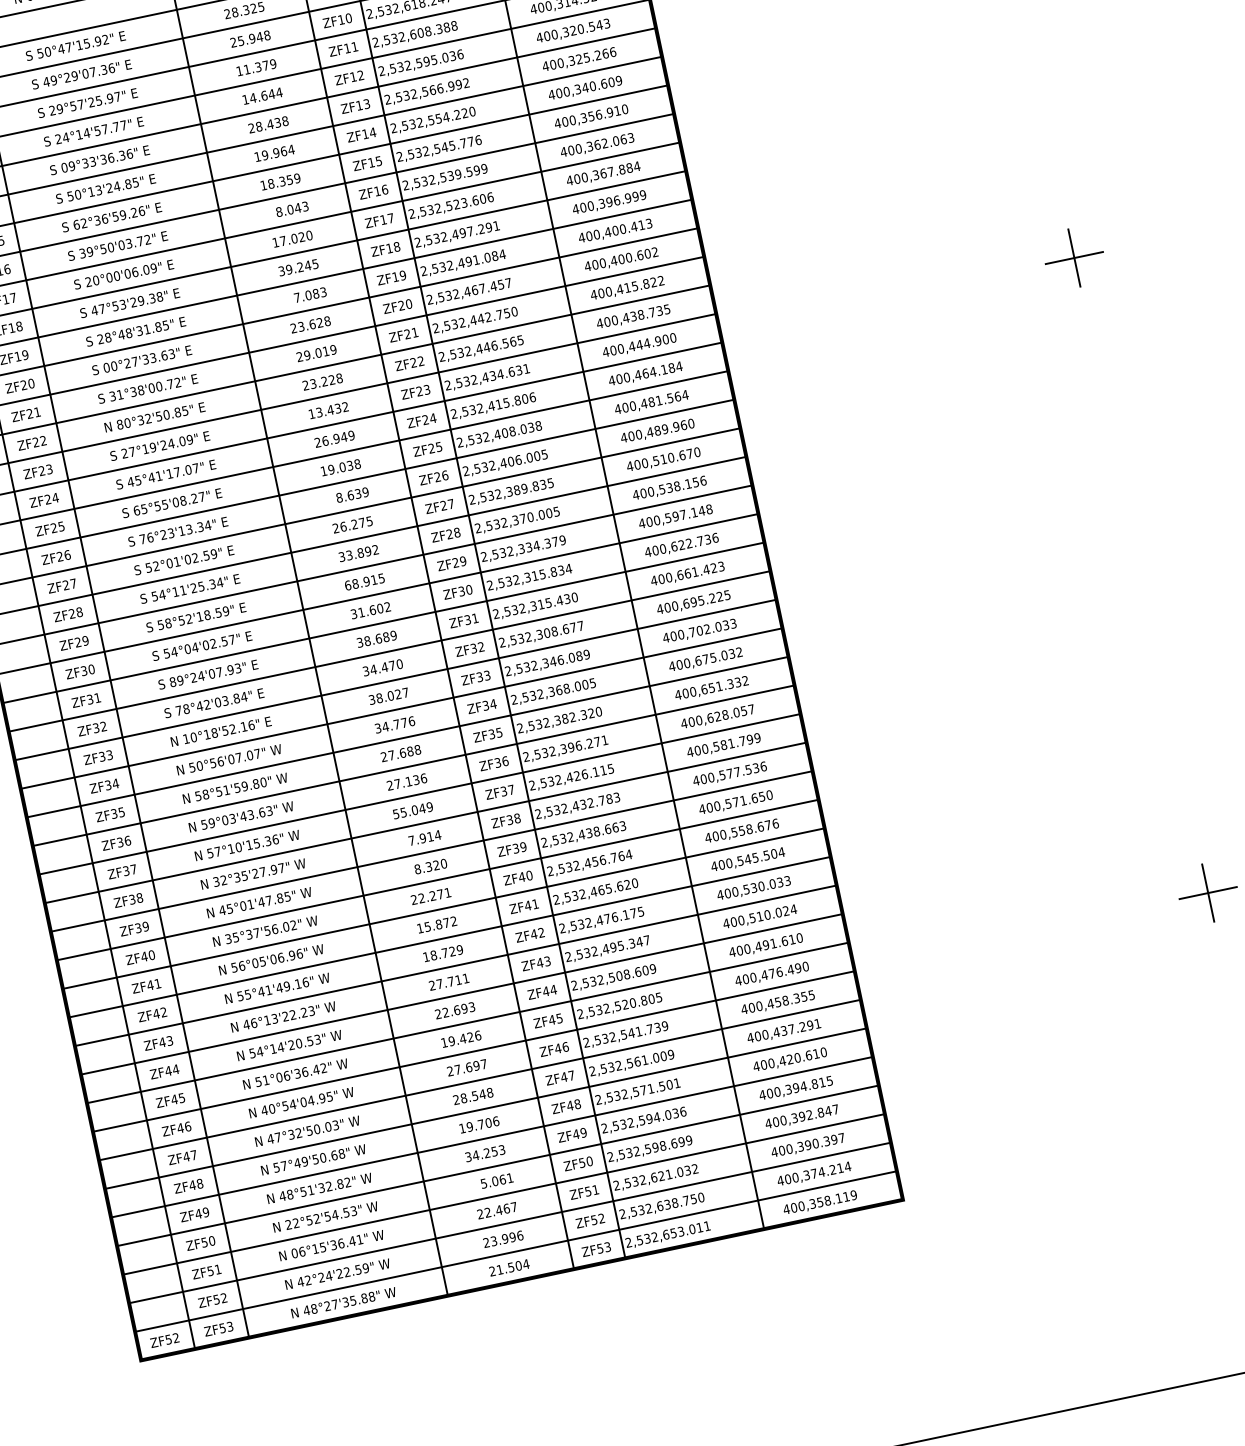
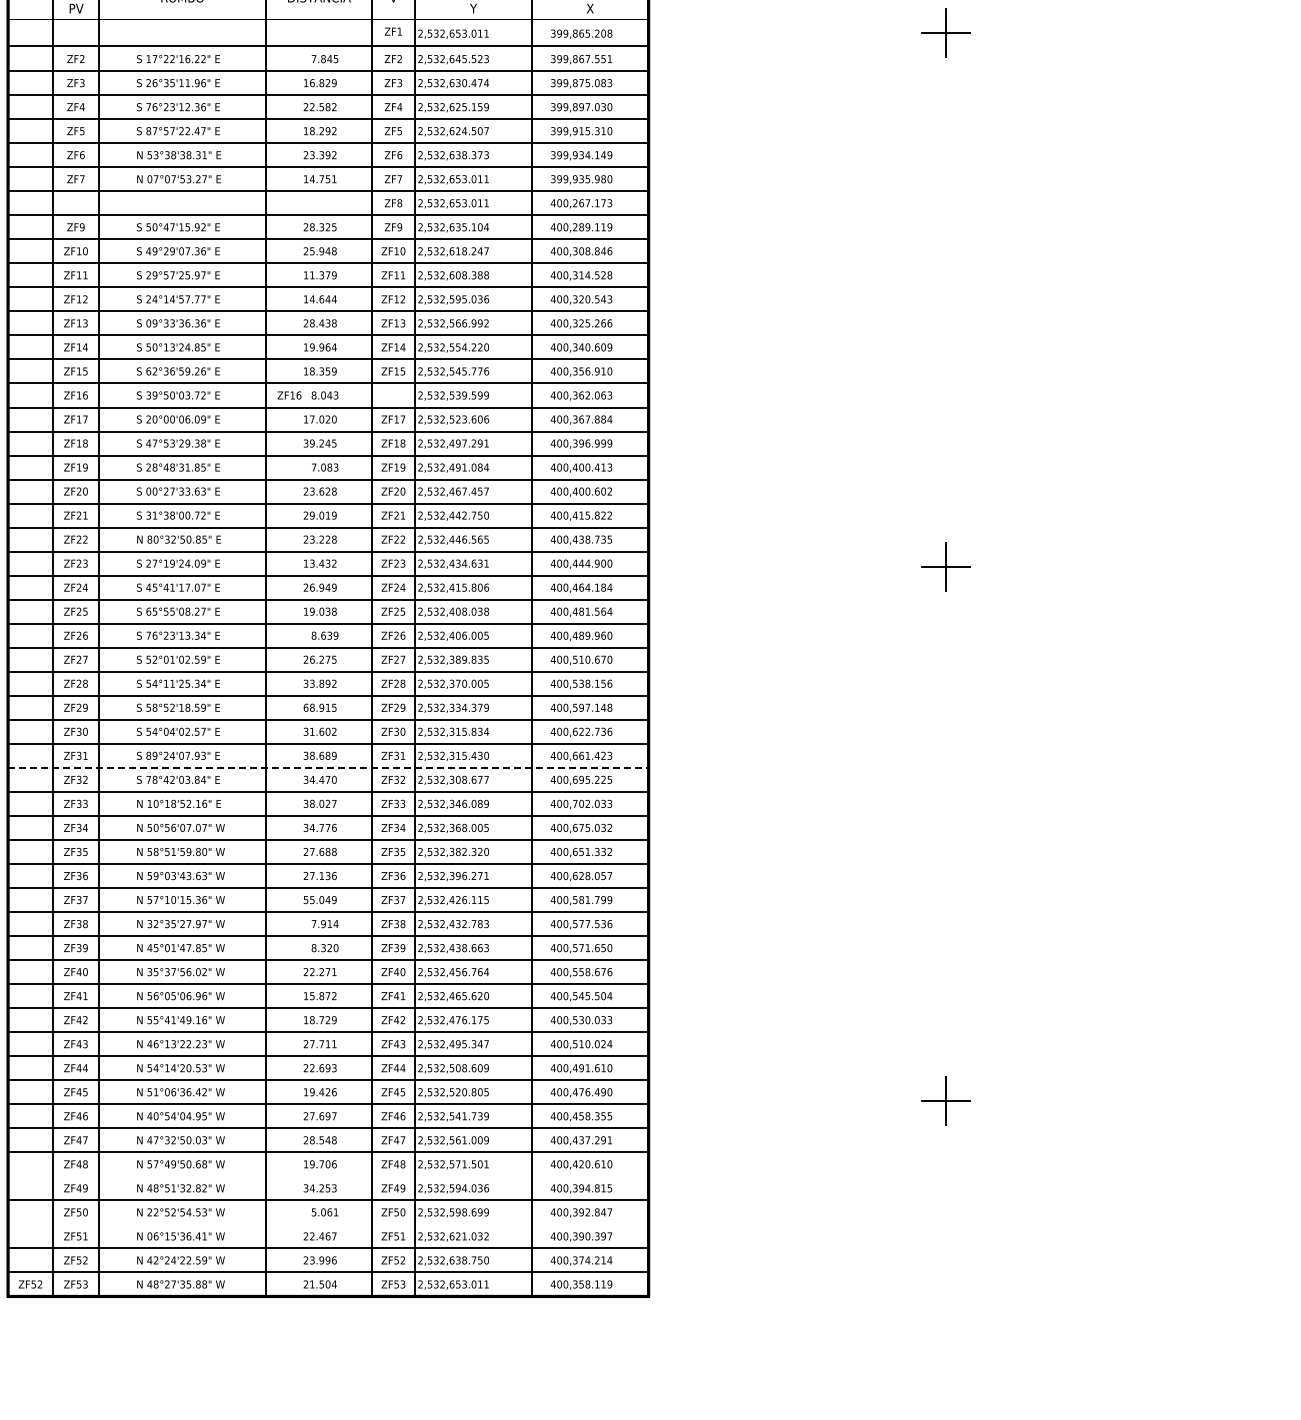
text: (373, 192) -> (289, 395), moved
line: (389, 650) -> (328, 767), solid -> dashed
line: (492, 1137) -> (328, 1176), removed
line: (504, 1194) -> (328, 1224), removed

